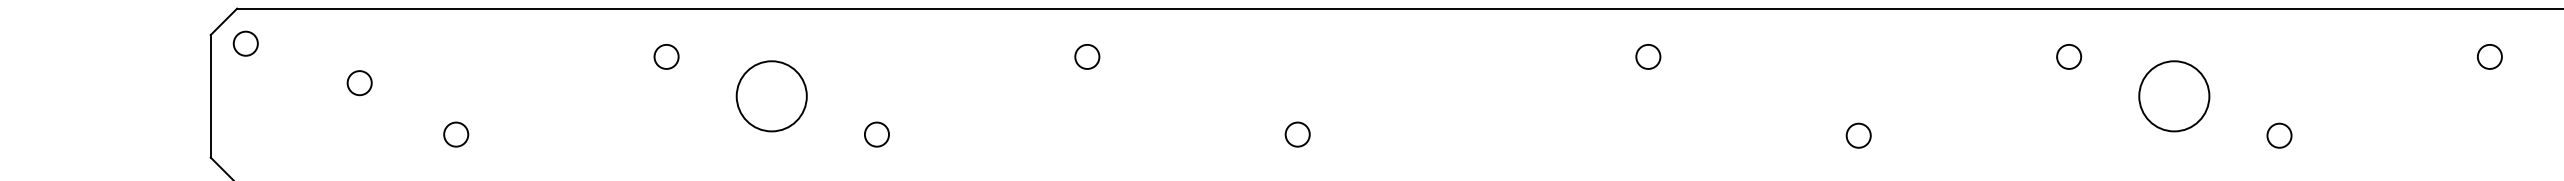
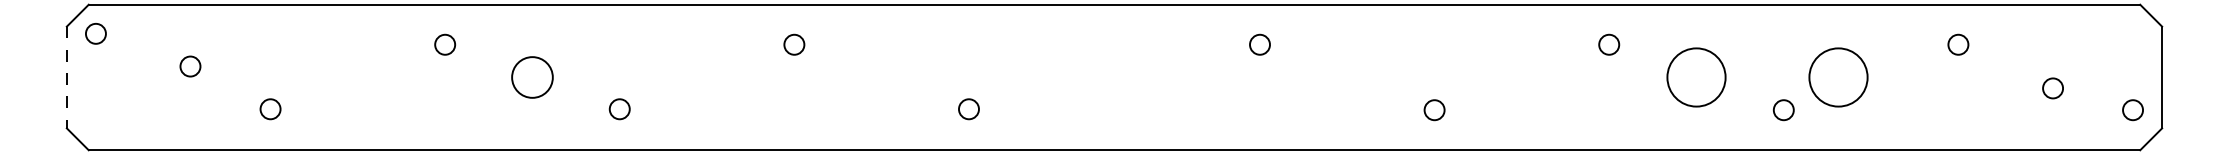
line: (210, 96) -> (66, 77), solid -> dashed
circle: (771, 96) -> (532, 77), size x0.7
circle: (2345, 96) -> (1838, 77), added

